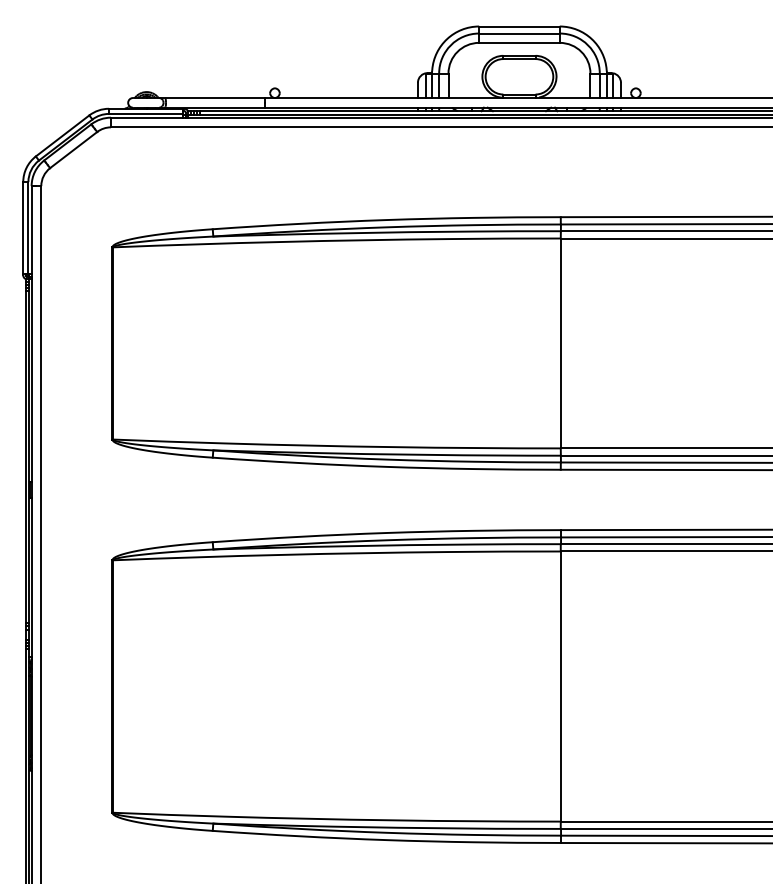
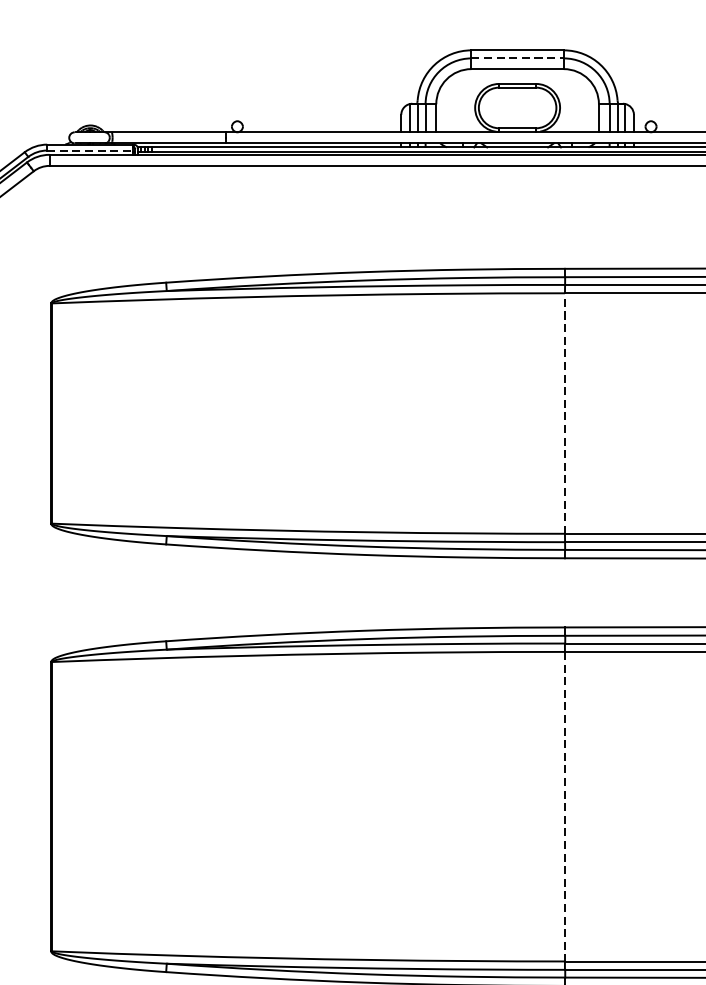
line: (519, 33) -> (517, 58), solid -> dashed
line: (146, 113) -> (90, 150), solid -> dashed
line: (560, 343) -> (564, 413), solid -> dashed
line: (560, 687) -> (564, 807), solid -> dashed

